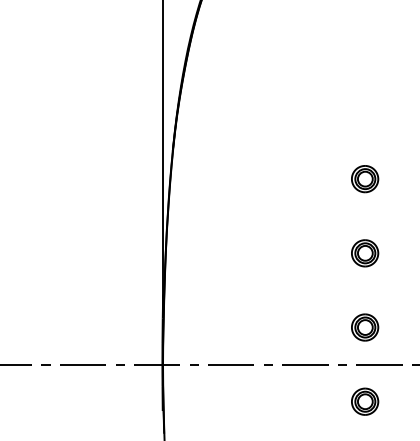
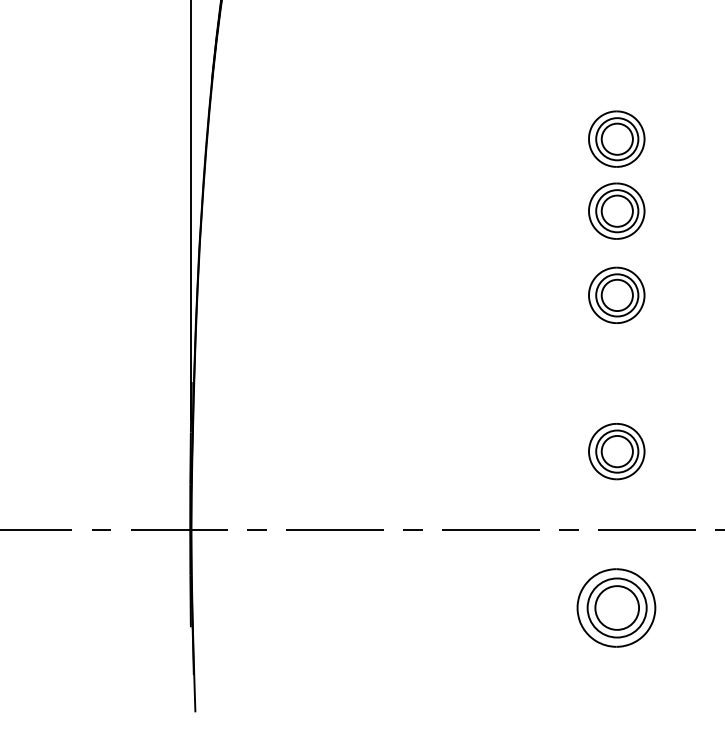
part: (365, 213) -> (617, 211), added
part: (365, 401) -> (617, 607), size x1.4

